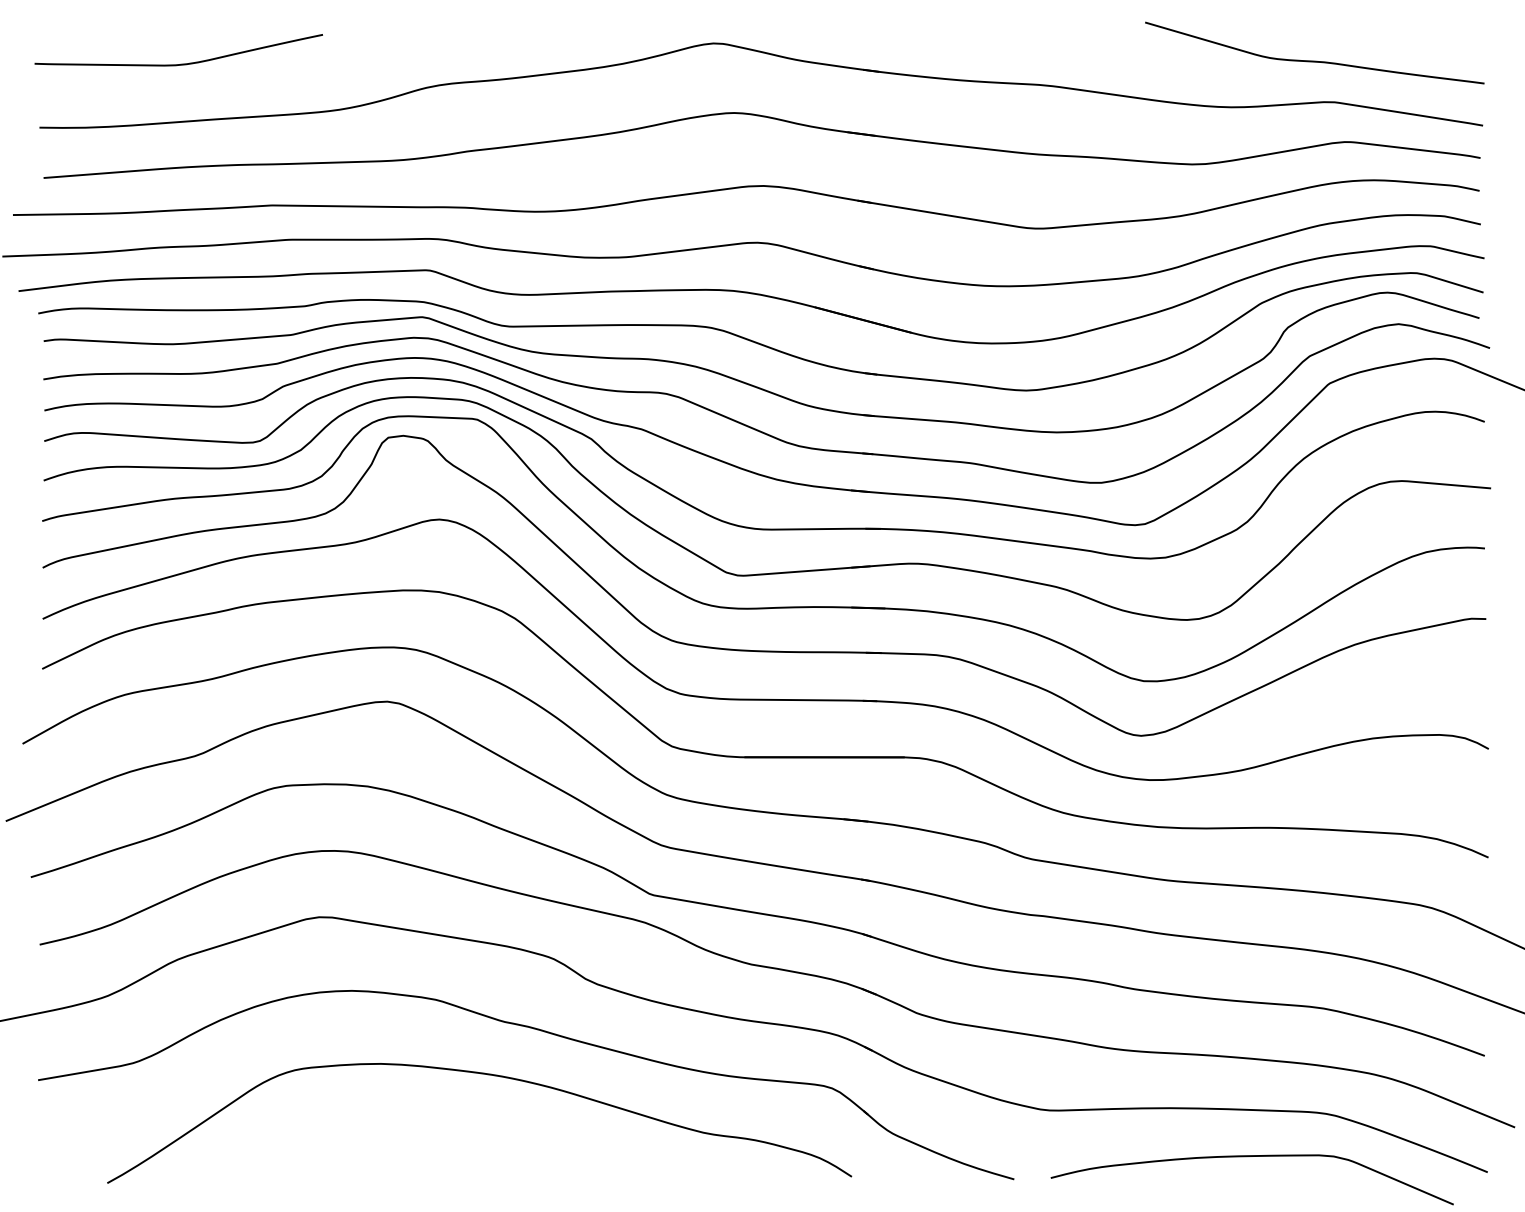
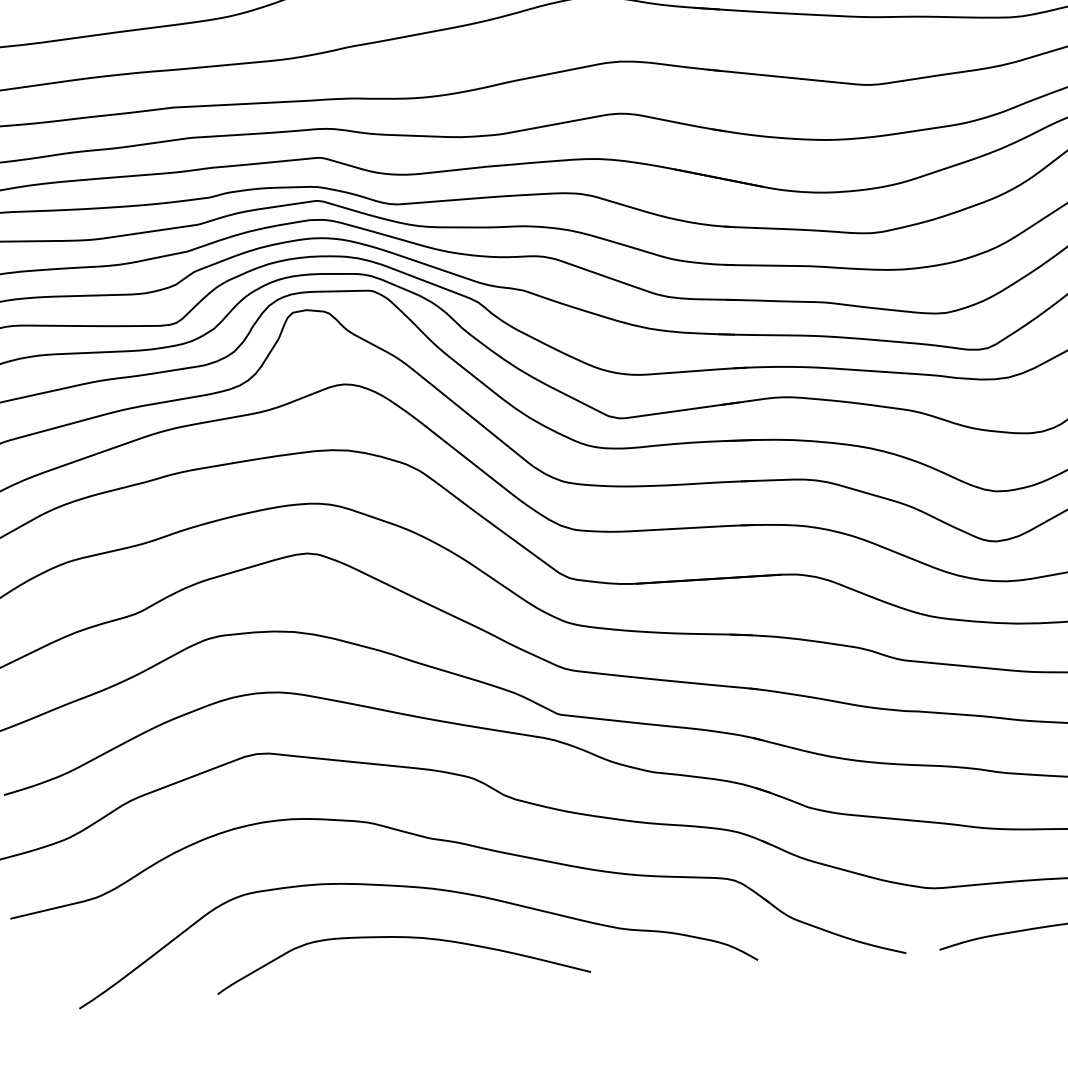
curve: (465, 1128) -> (402, 938), added

